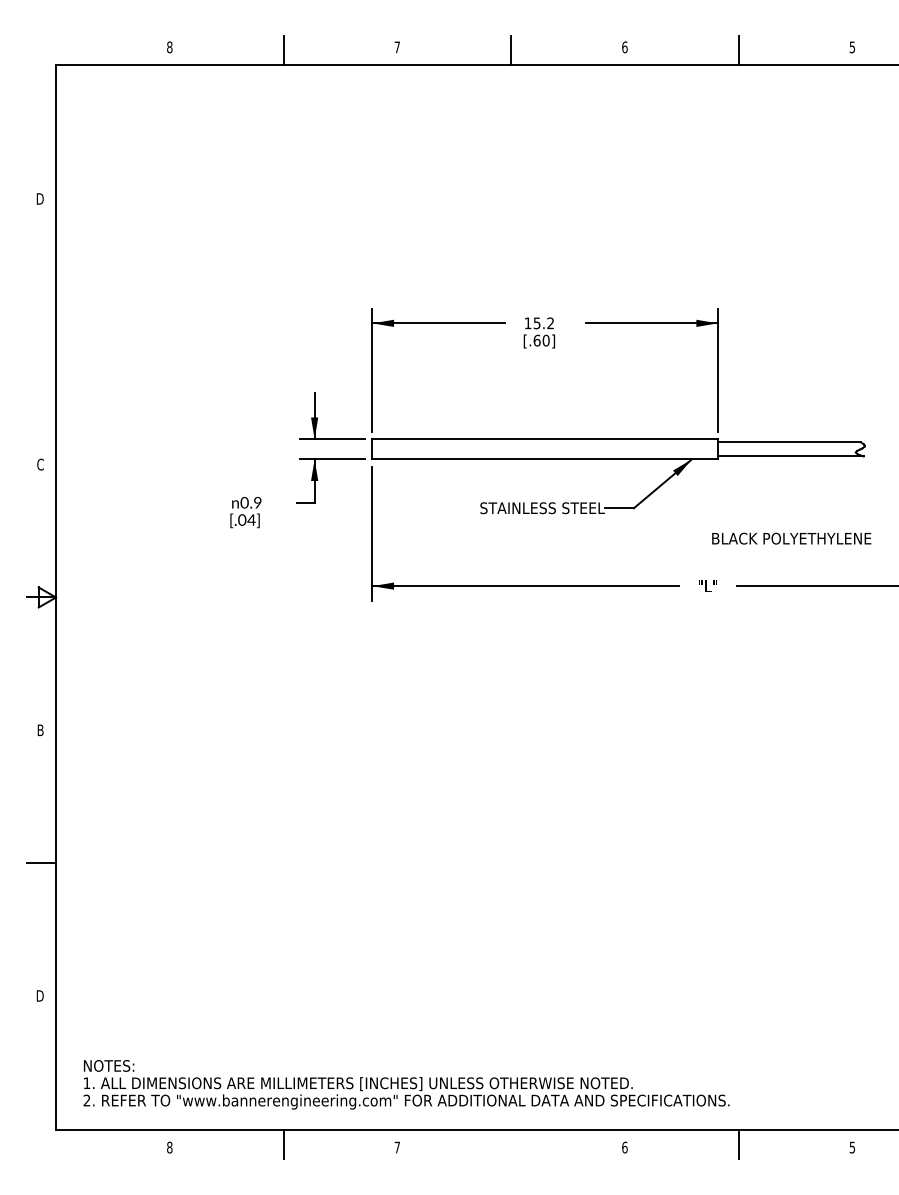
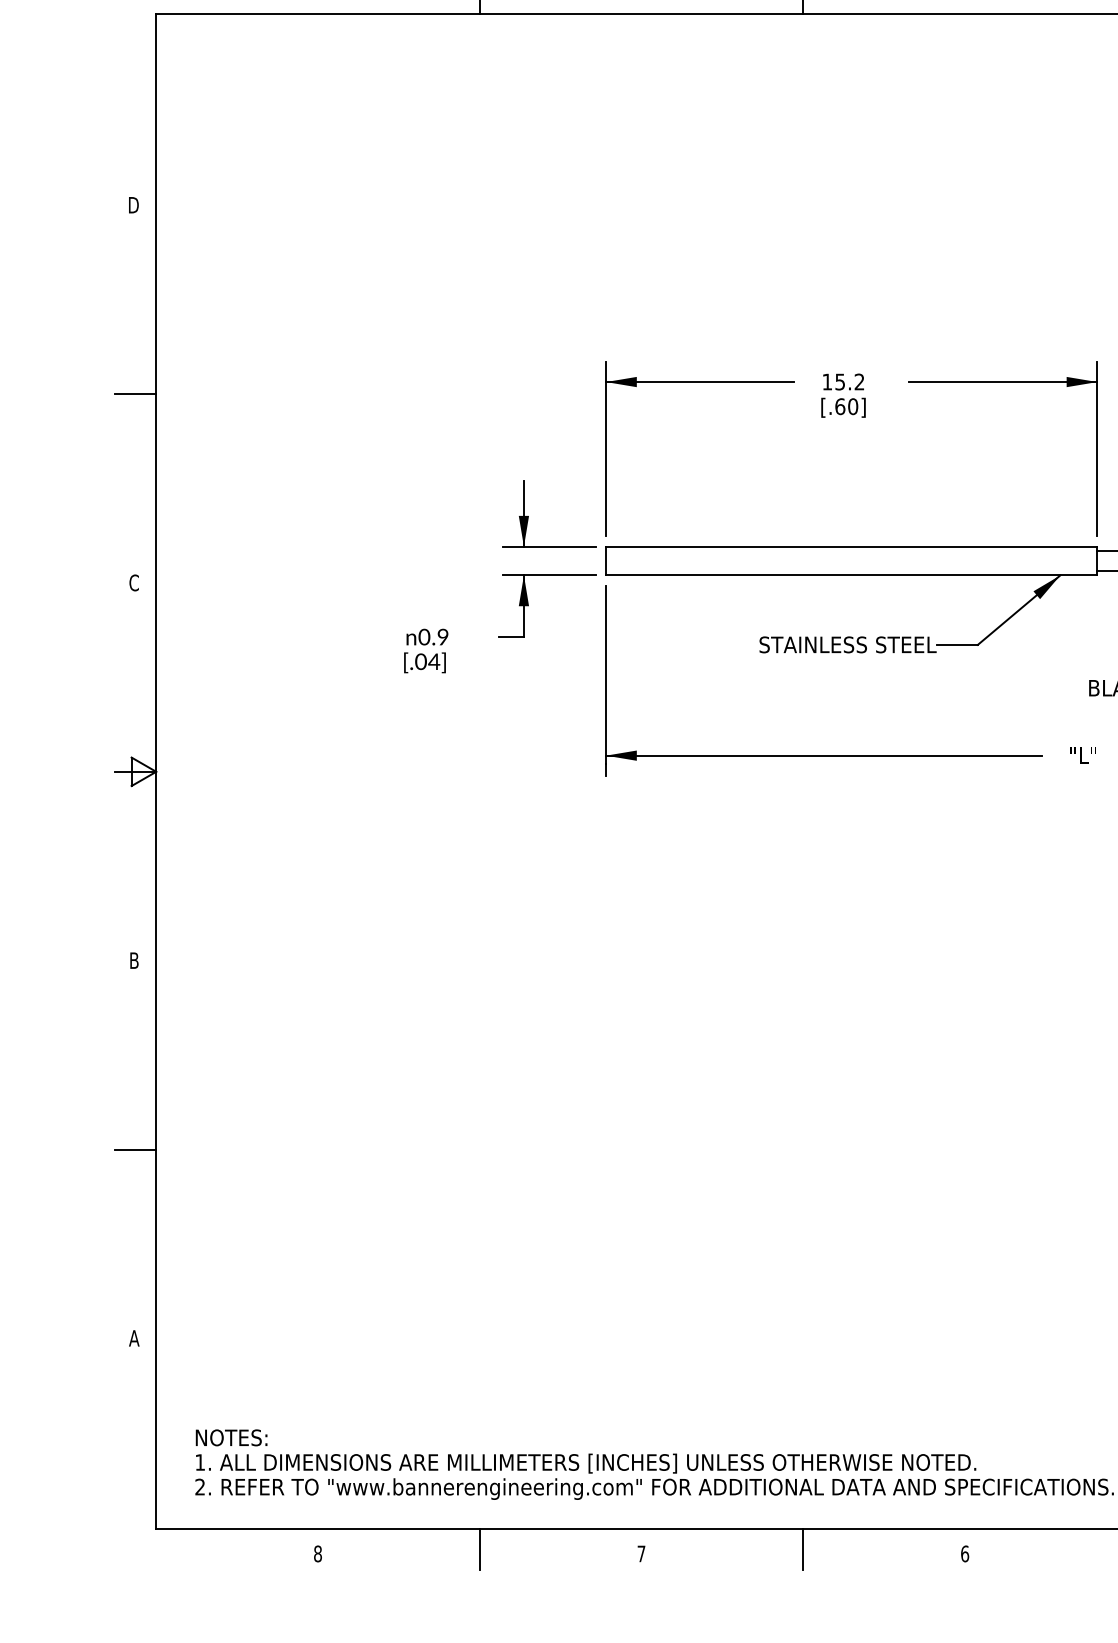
line: (41, 331) -> (135, 393), added
text: (40, 995) -> (134, 1337), D -> A
line: (511, 1144) -> (803, 1549), added

